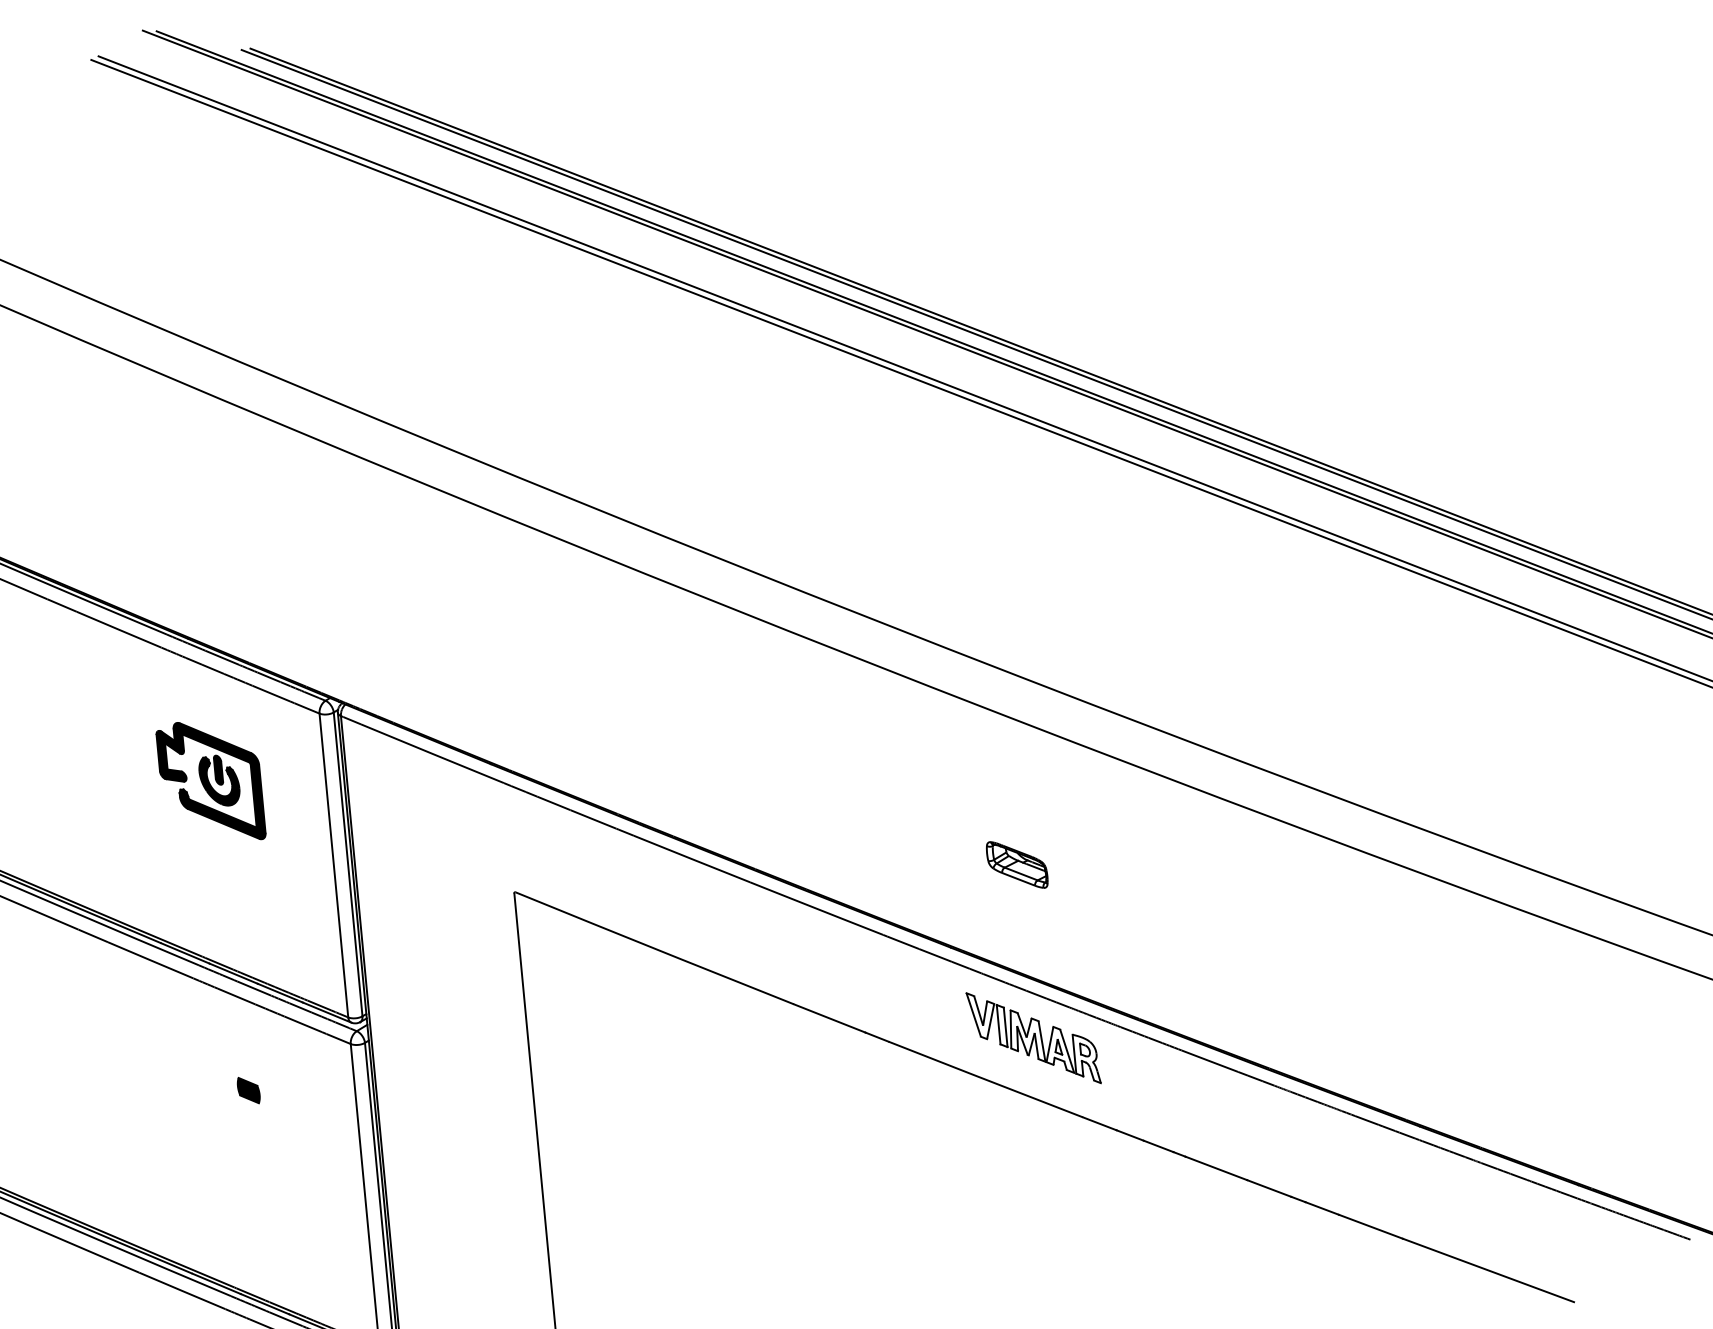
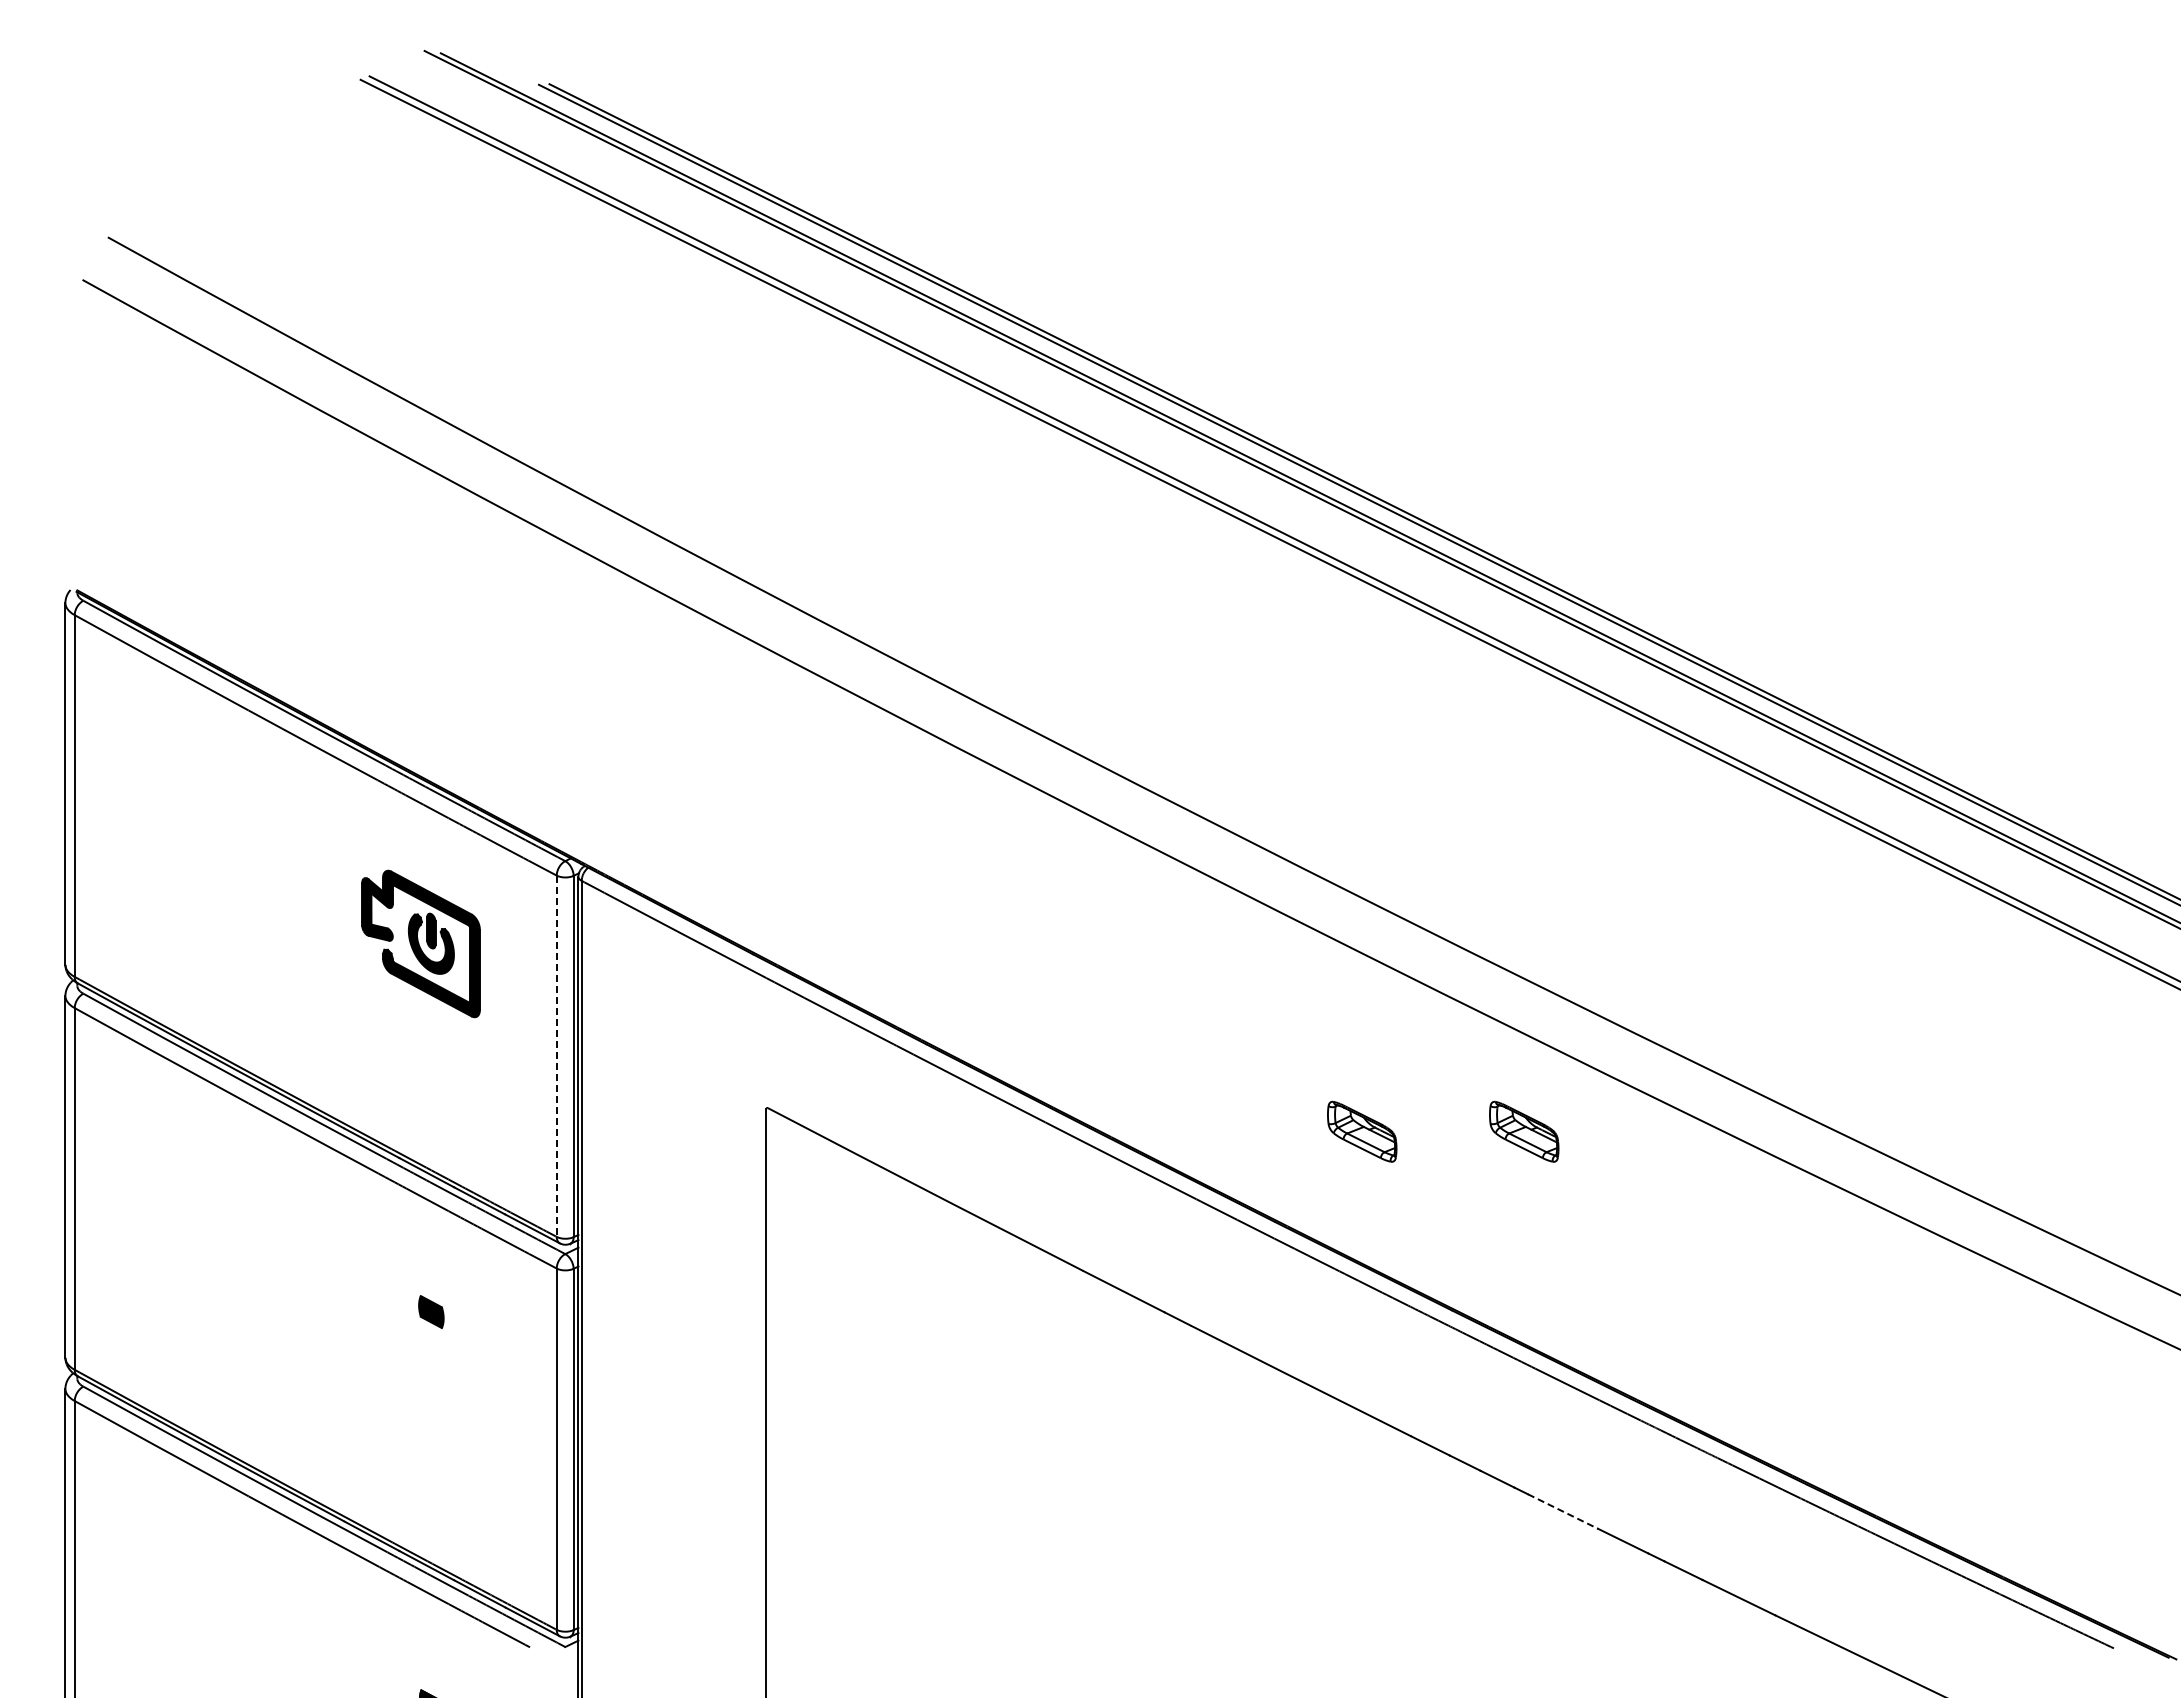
part: (1153, 851) -> (1524, 1131), added
line: (333, 865) -> (556, 1056), solid -> dashed
part: (1033, 1037) -> (1362, 1337), removed
line: (1216, 1168) -> (1563, 1511), solid -> dashed

